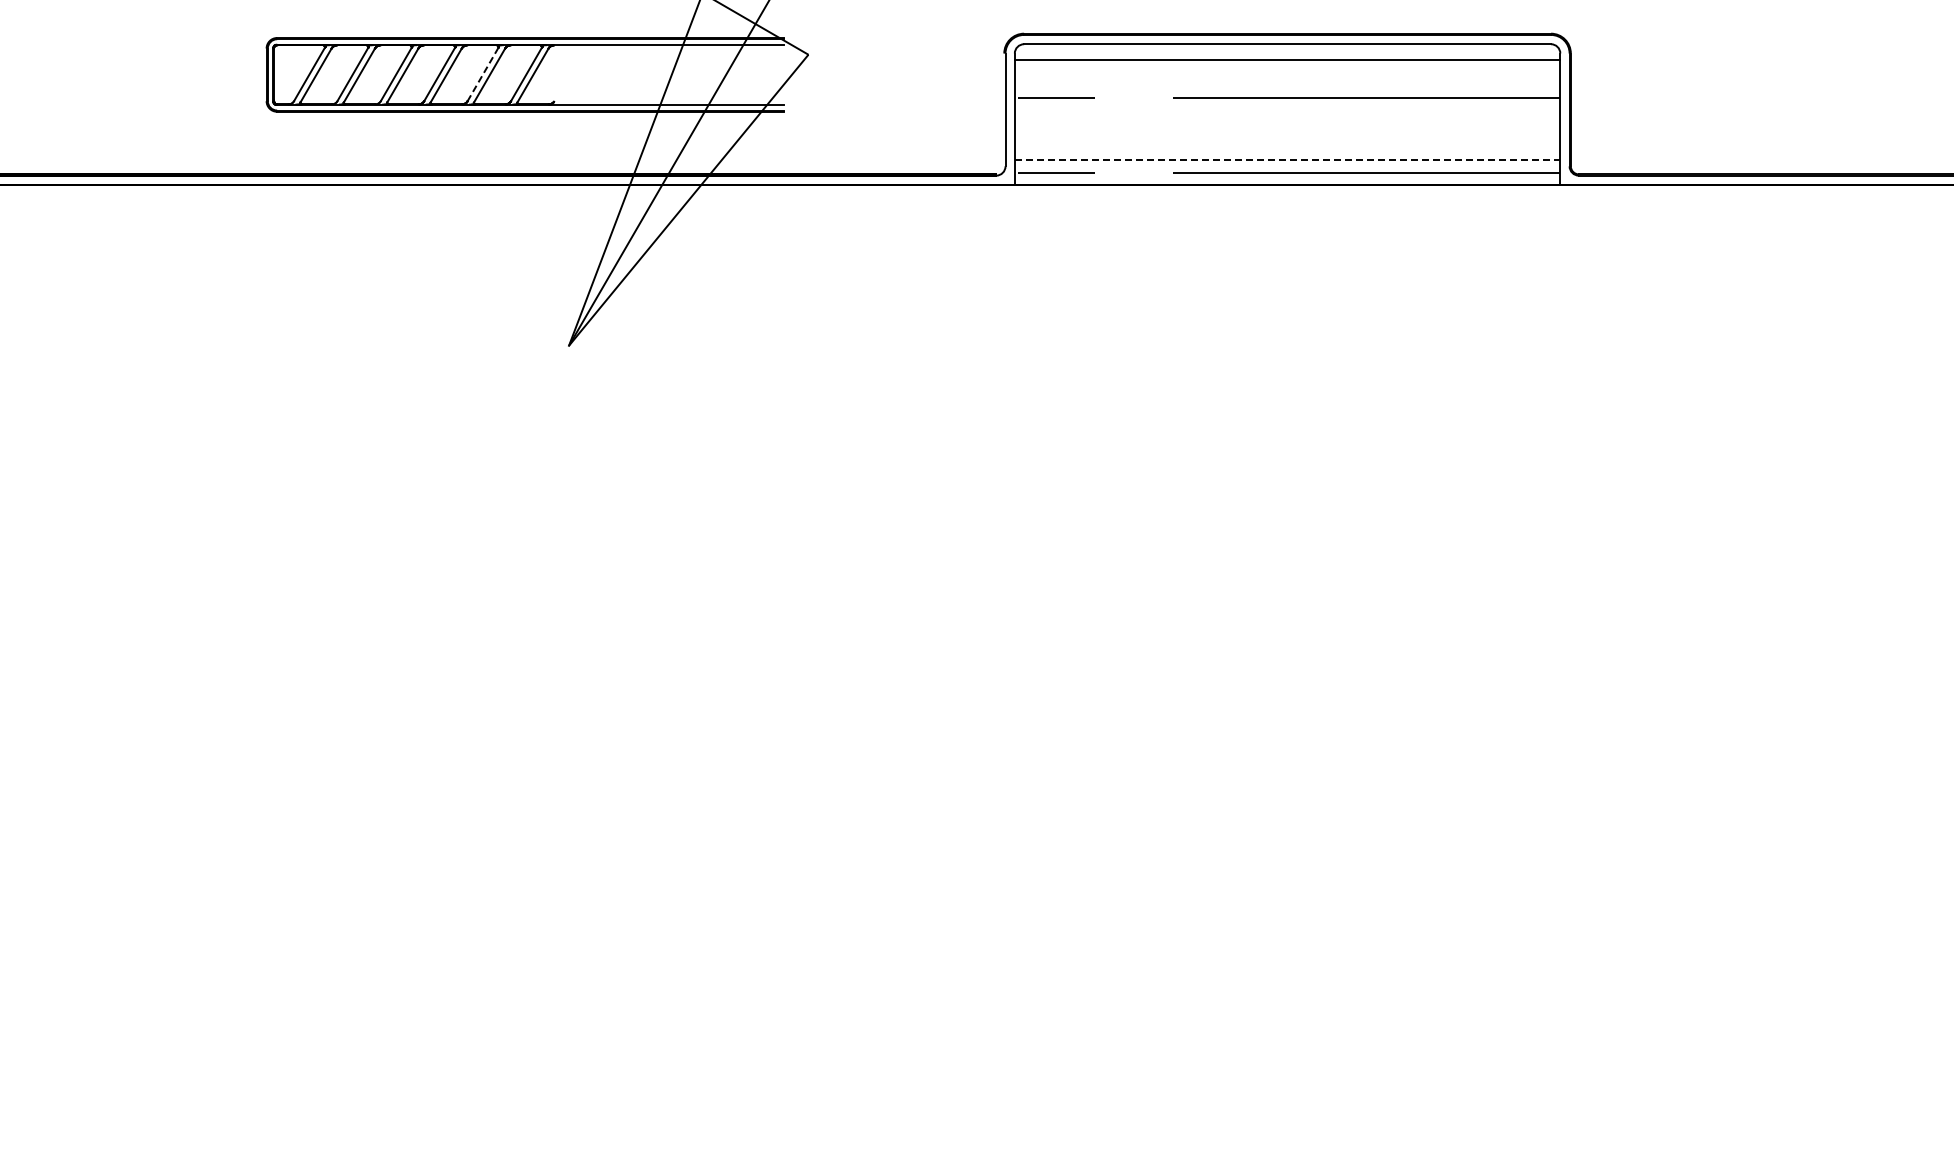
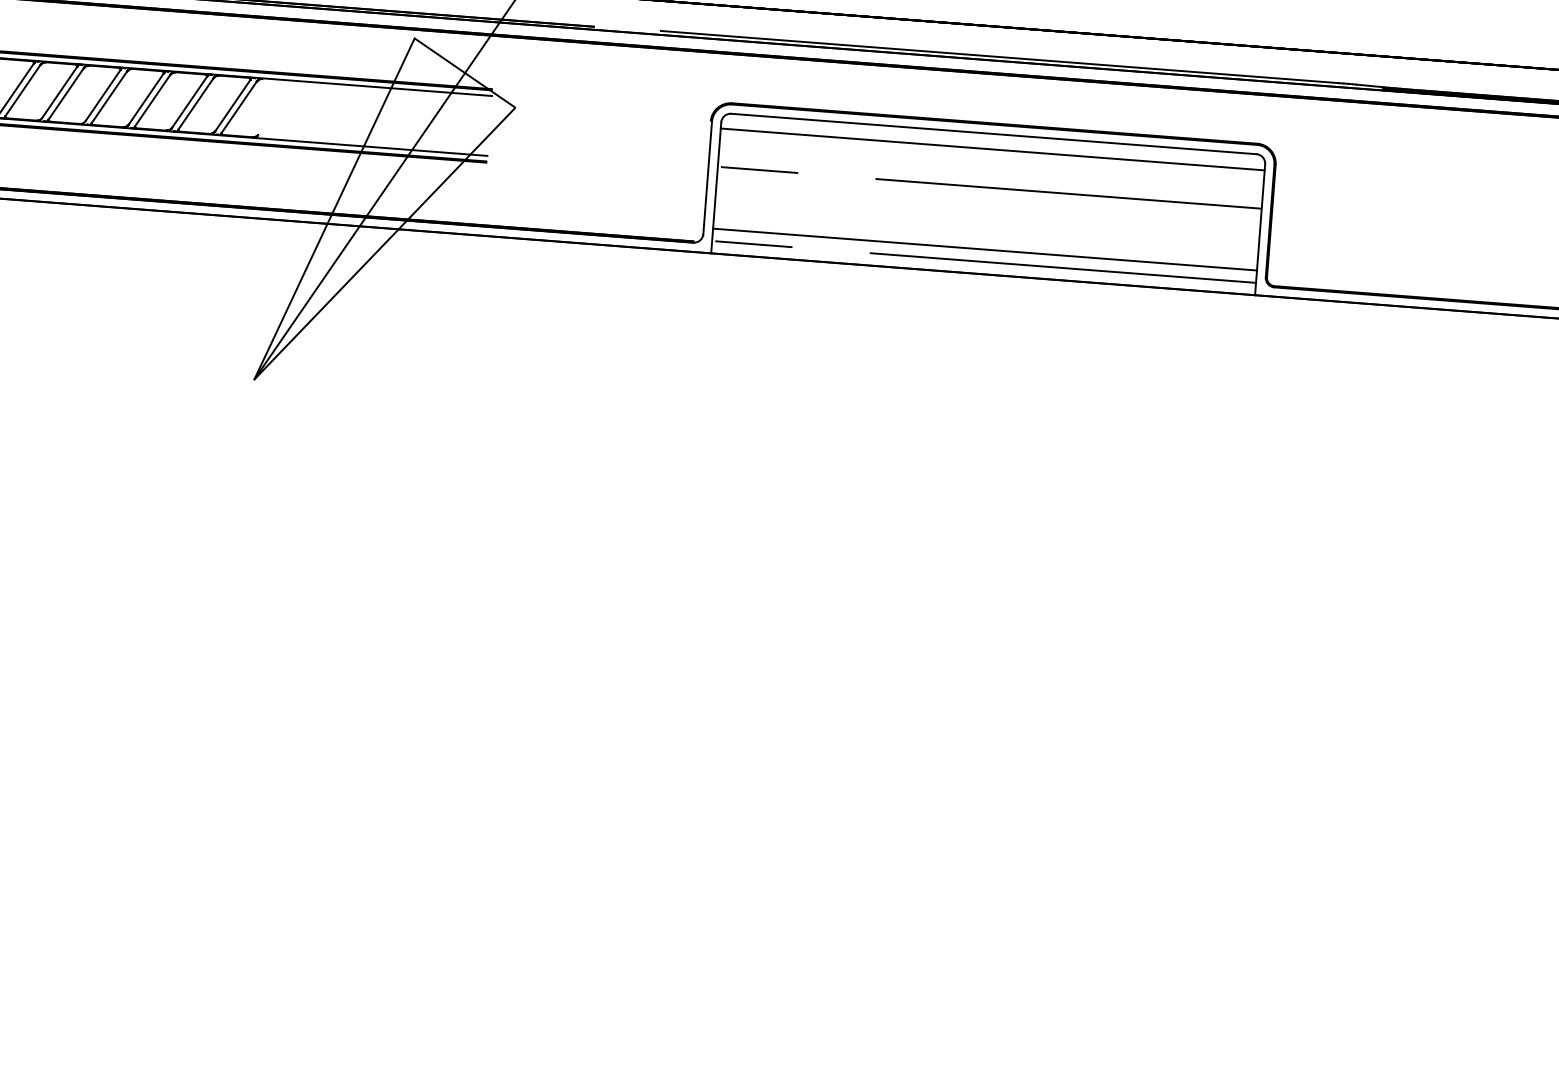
line: (483, 73) -> (189, 101), dashed -> solid
line: (1287, 160) -> (984, 249), dashed -> solid

